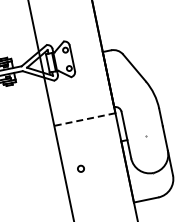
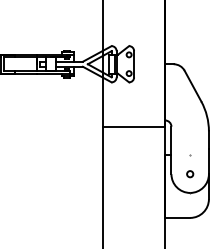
line: (84, 119) -> (133, 126), dashed -> solid
circle: (81, 169) -> (190, 174), moved

